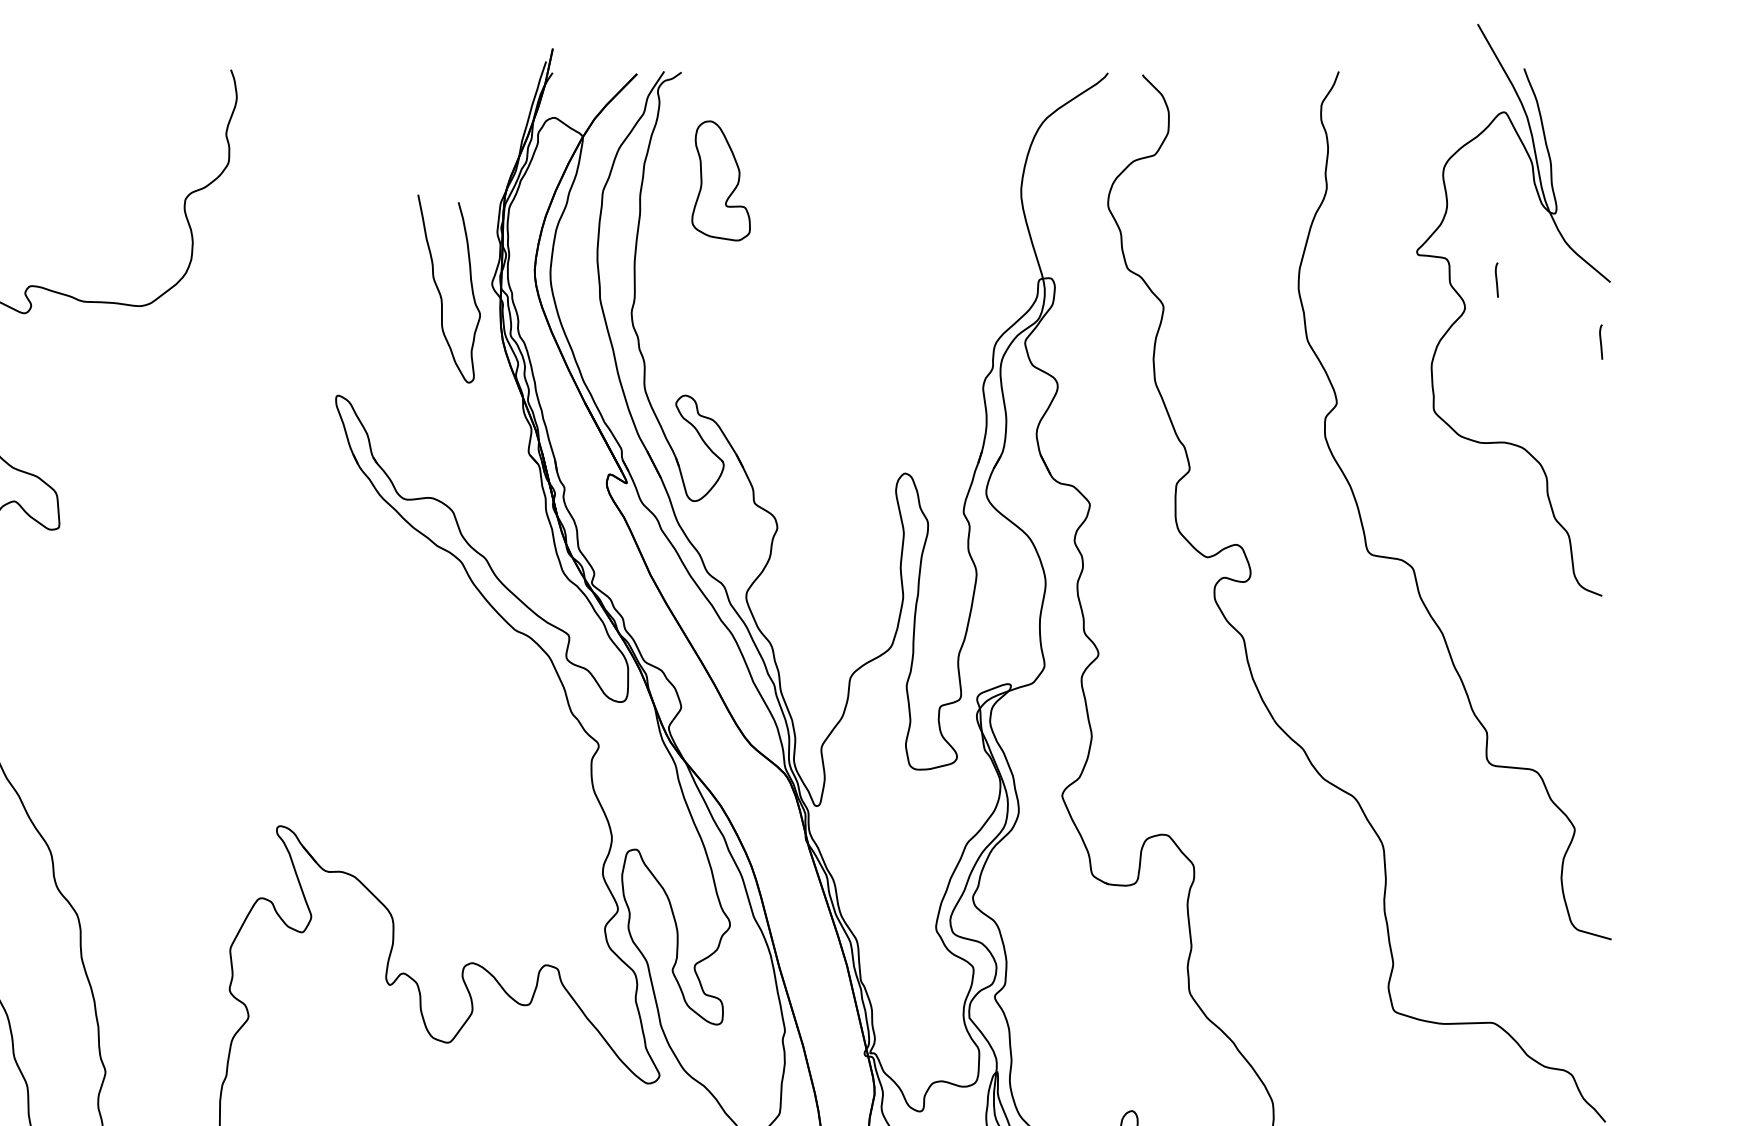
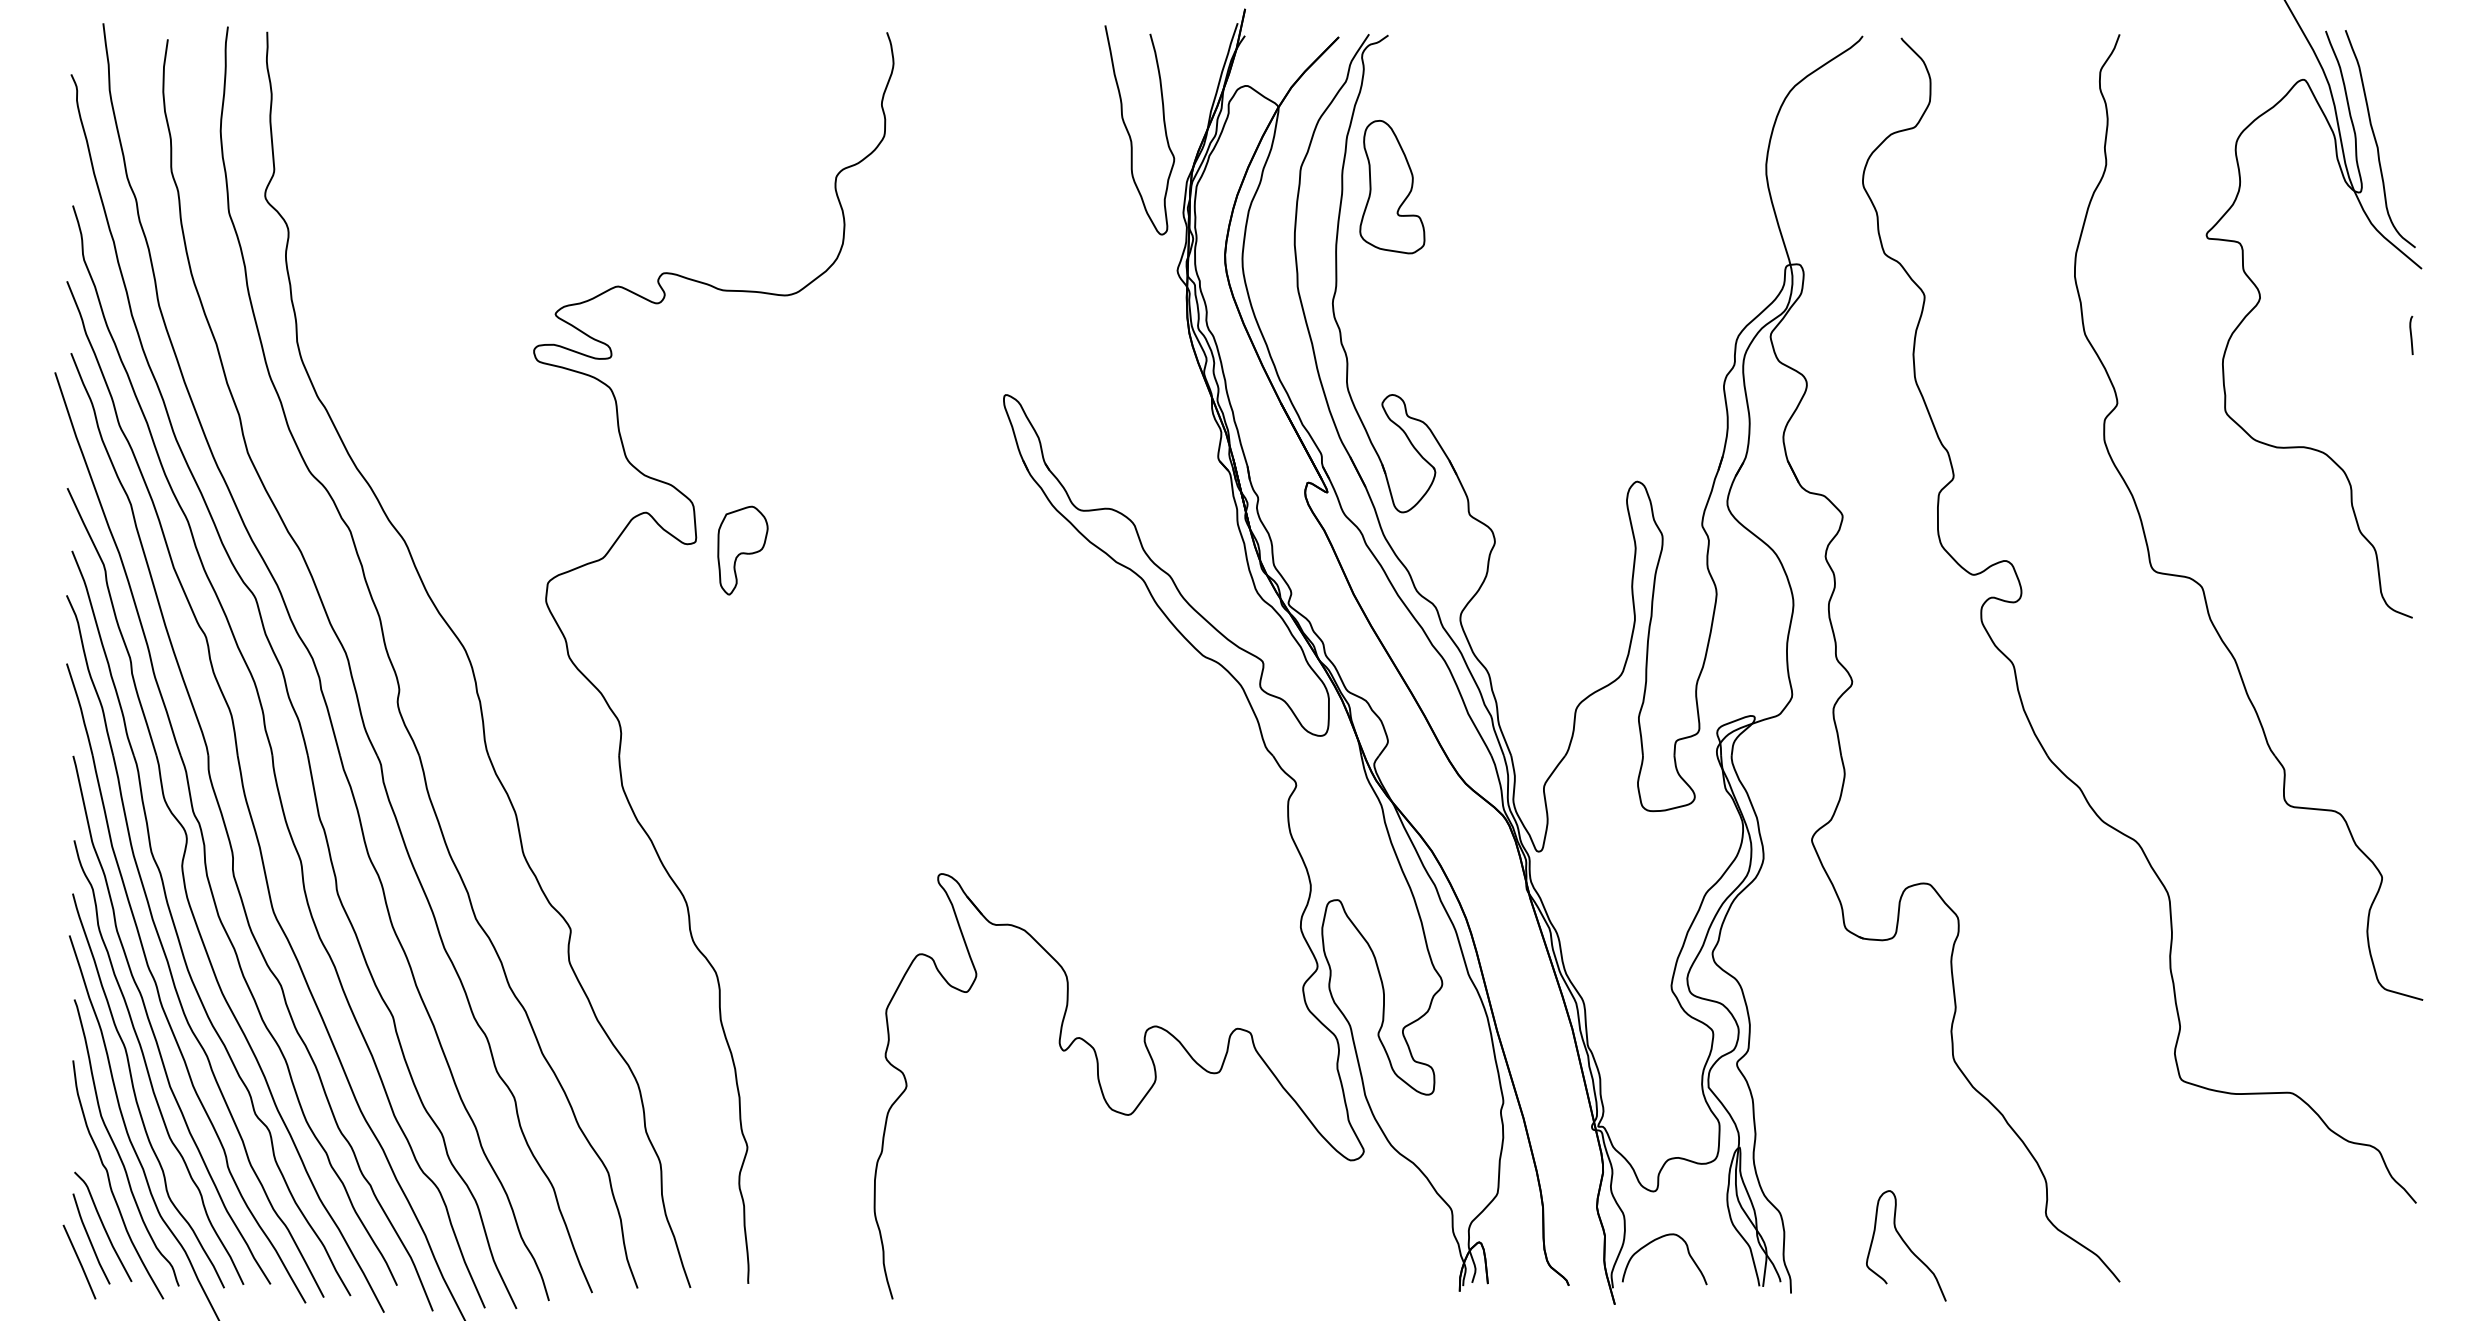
curve: (1569, 166) -> (2376, 139), added
part: (721, 181) -> (1392, 187), moved
curve: (1496, 280) -> (2295, 266), removed
curve: (439, 290) -> (1129, 132), moved
part: (101, 535) -> (742, 550), added

